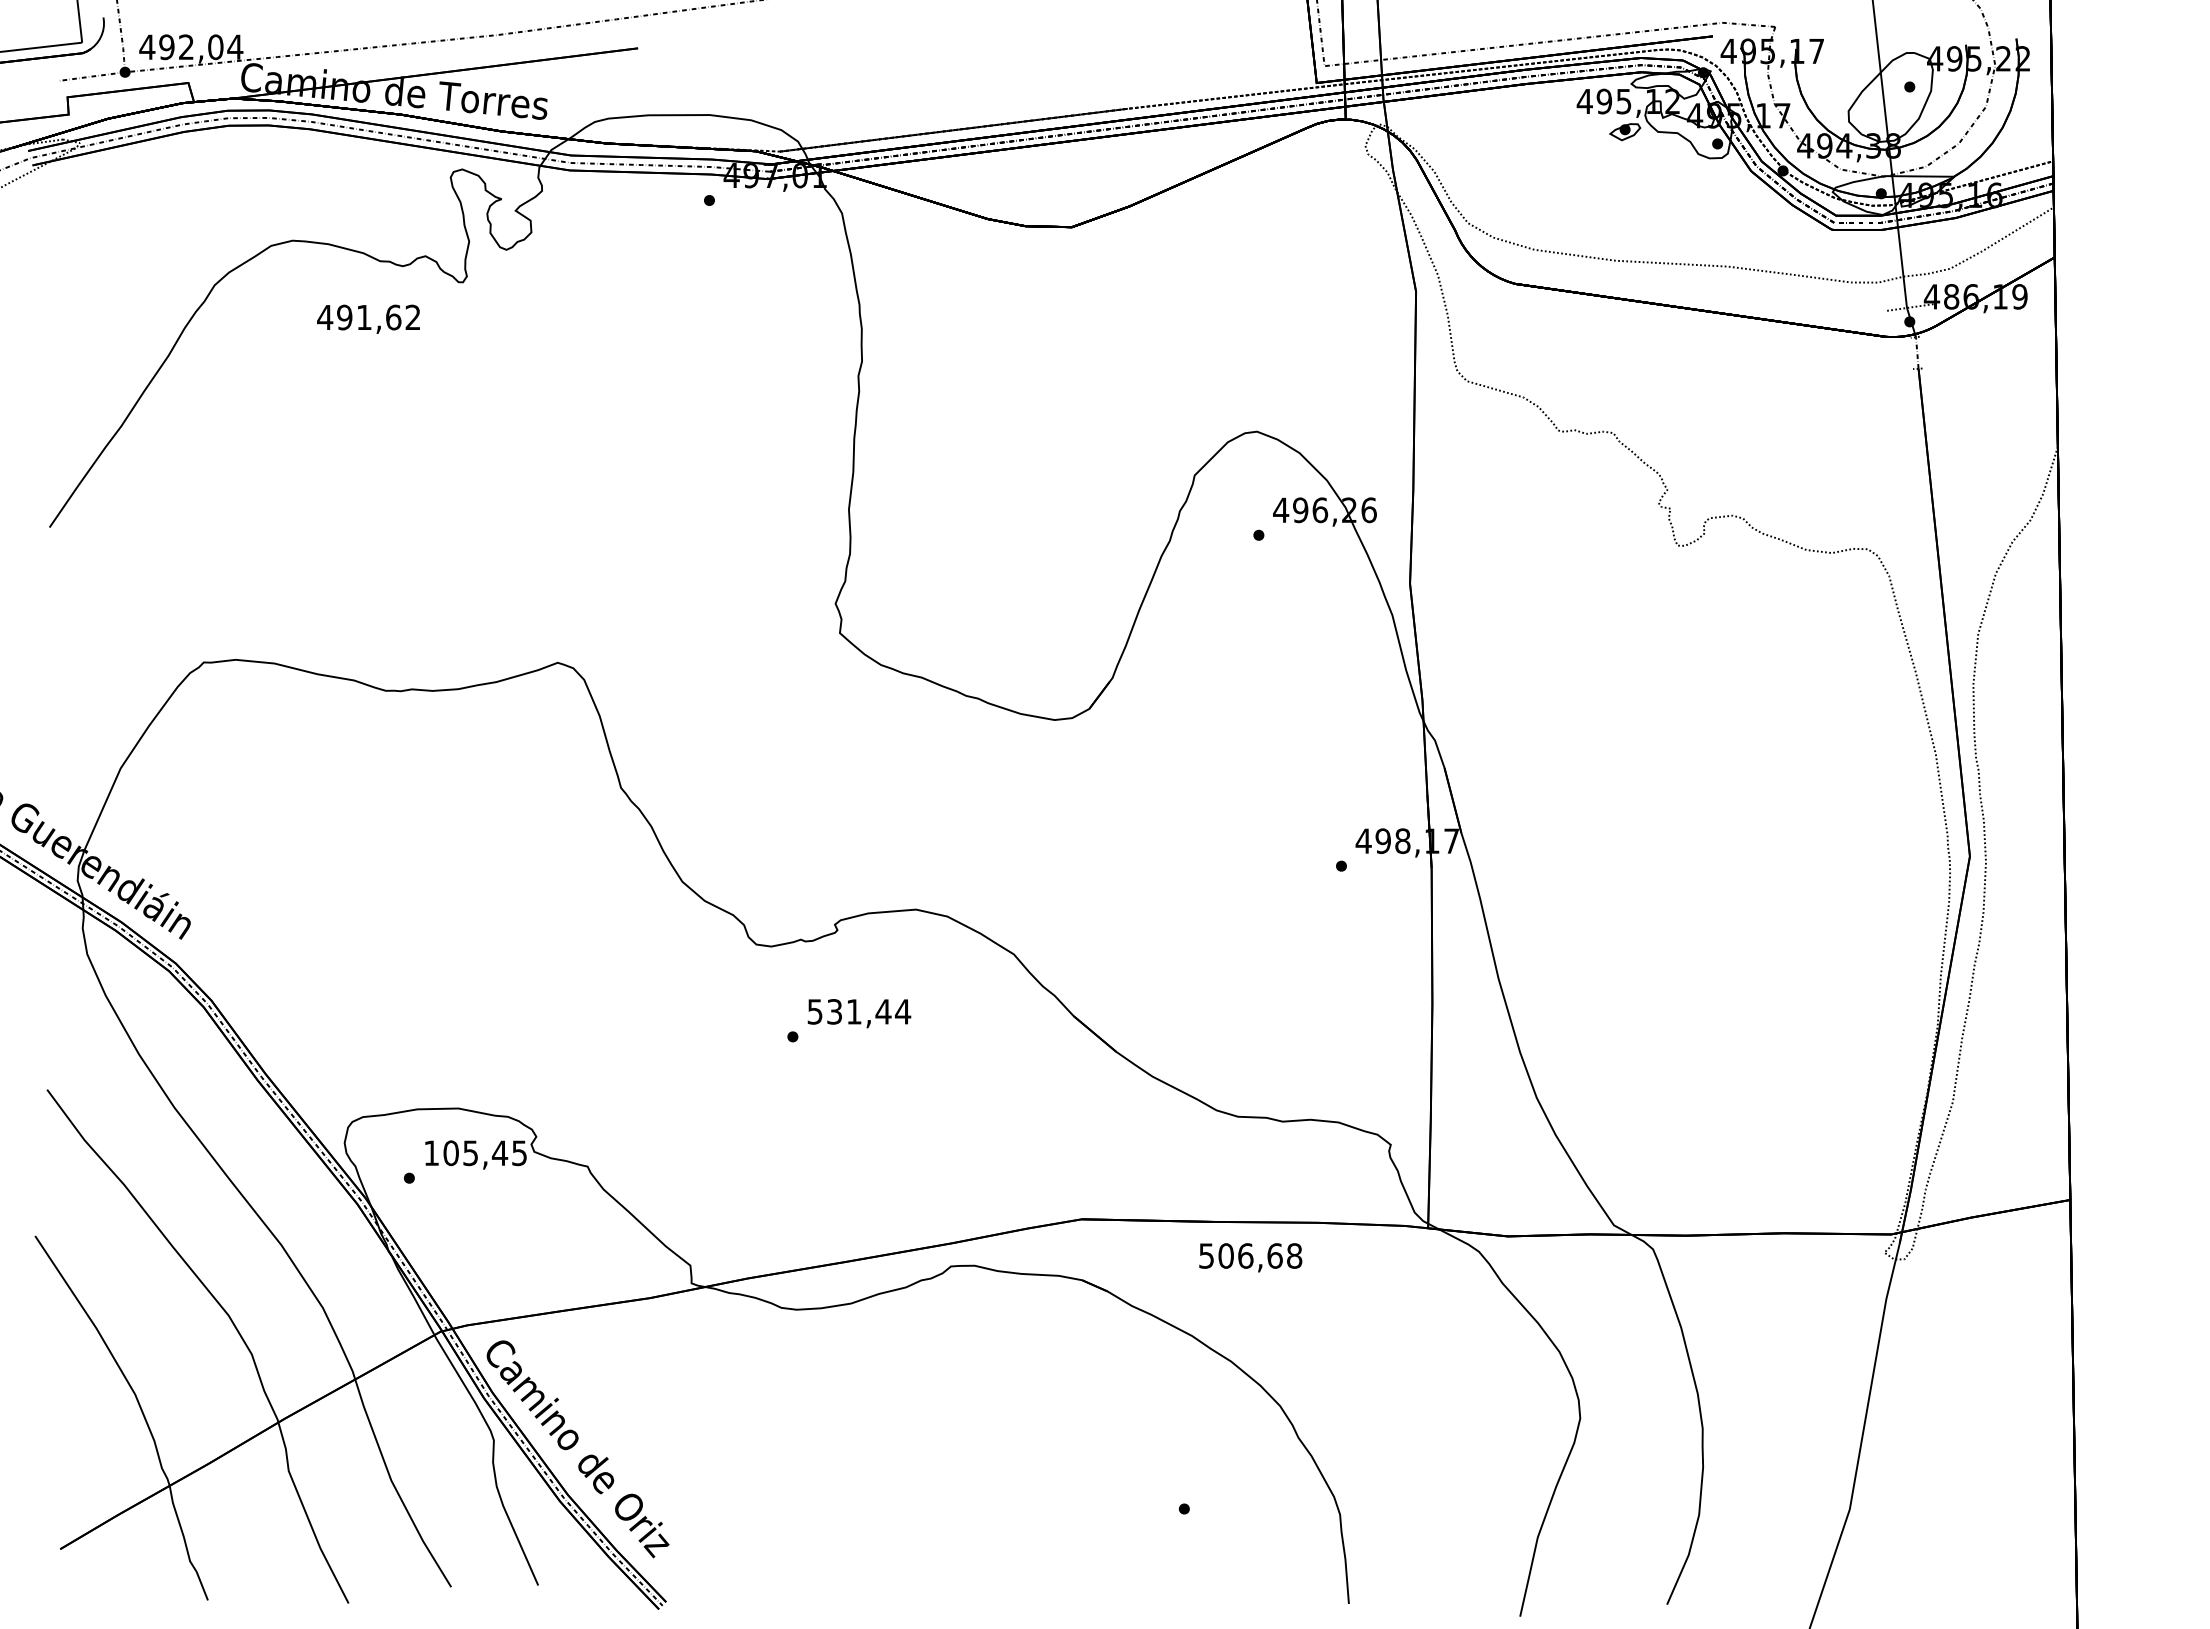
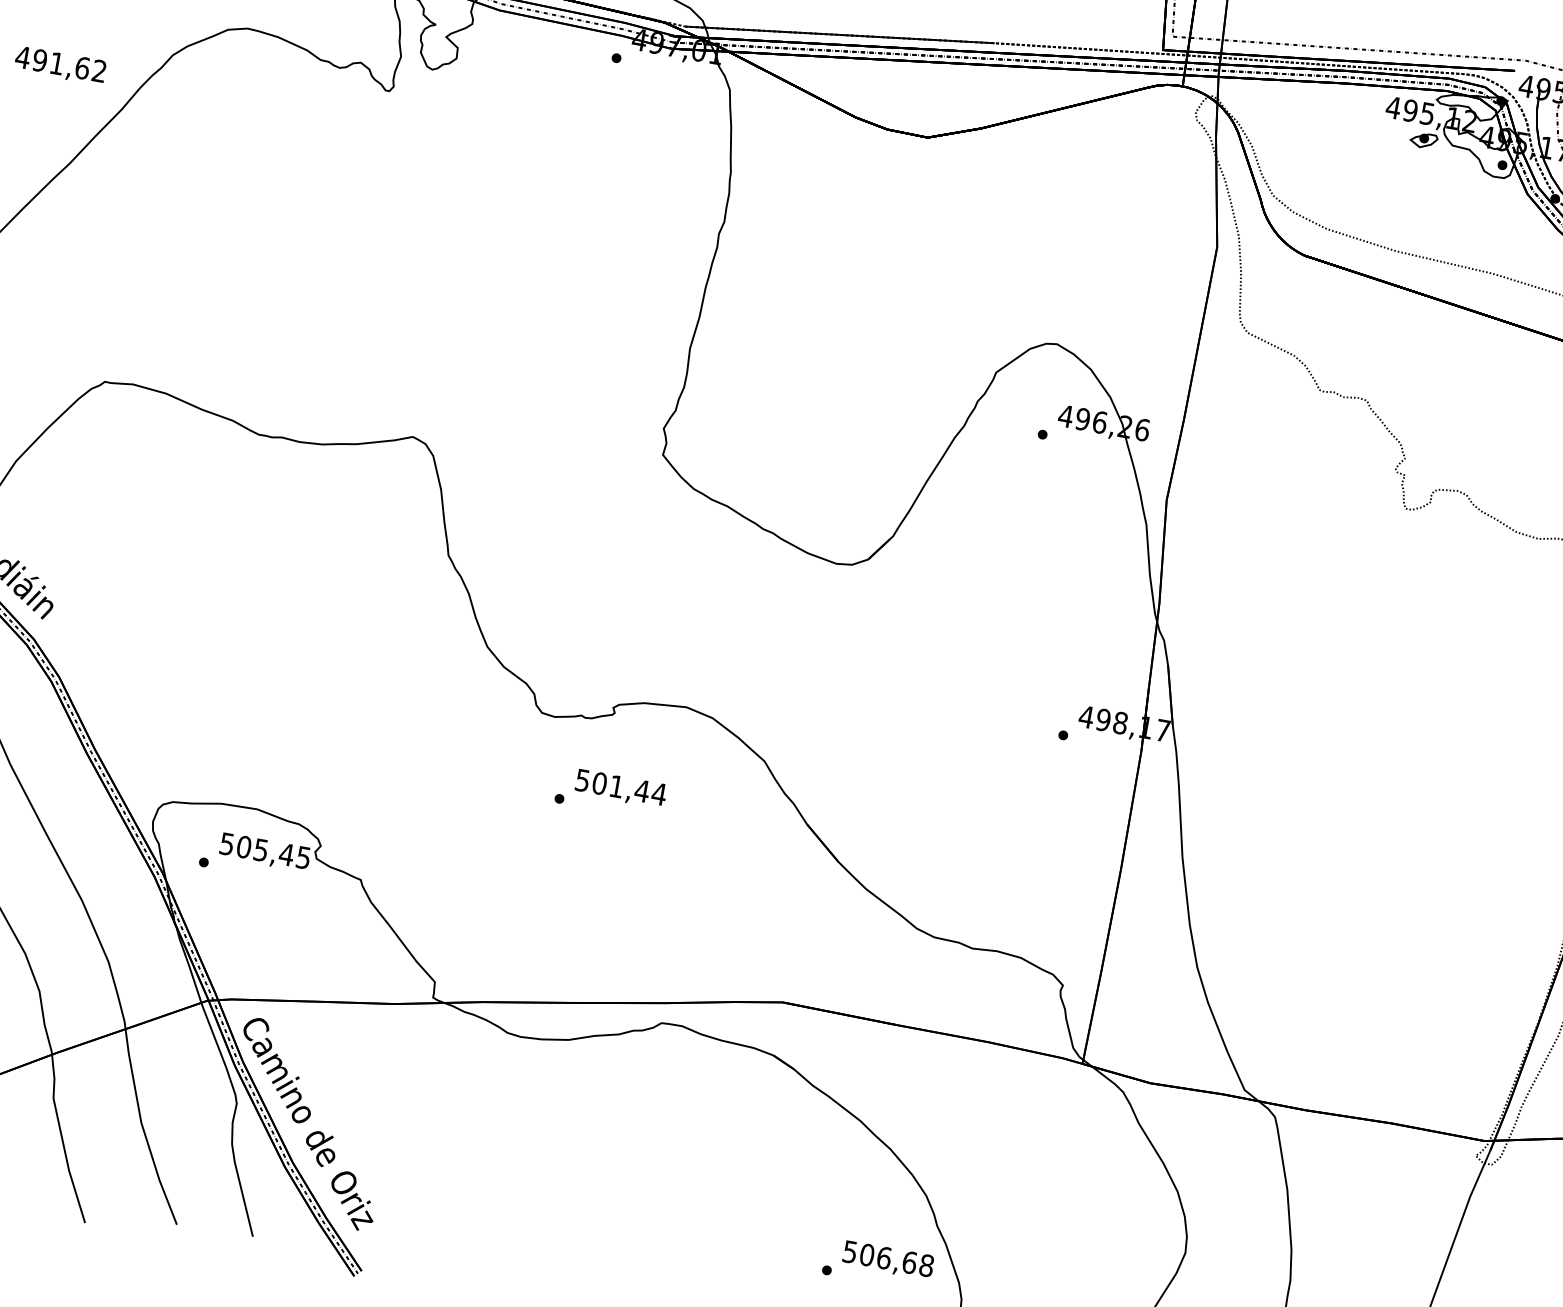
text: (368, 318) -> (60, 65), moved
text: (834, 1011) -> (599, 783), 531,44 -> 501,44
text: (431, 1153) -> (226, 844), 105,45 -> 505,45
text: (1250, 1257) -> (888, 1260), moved

